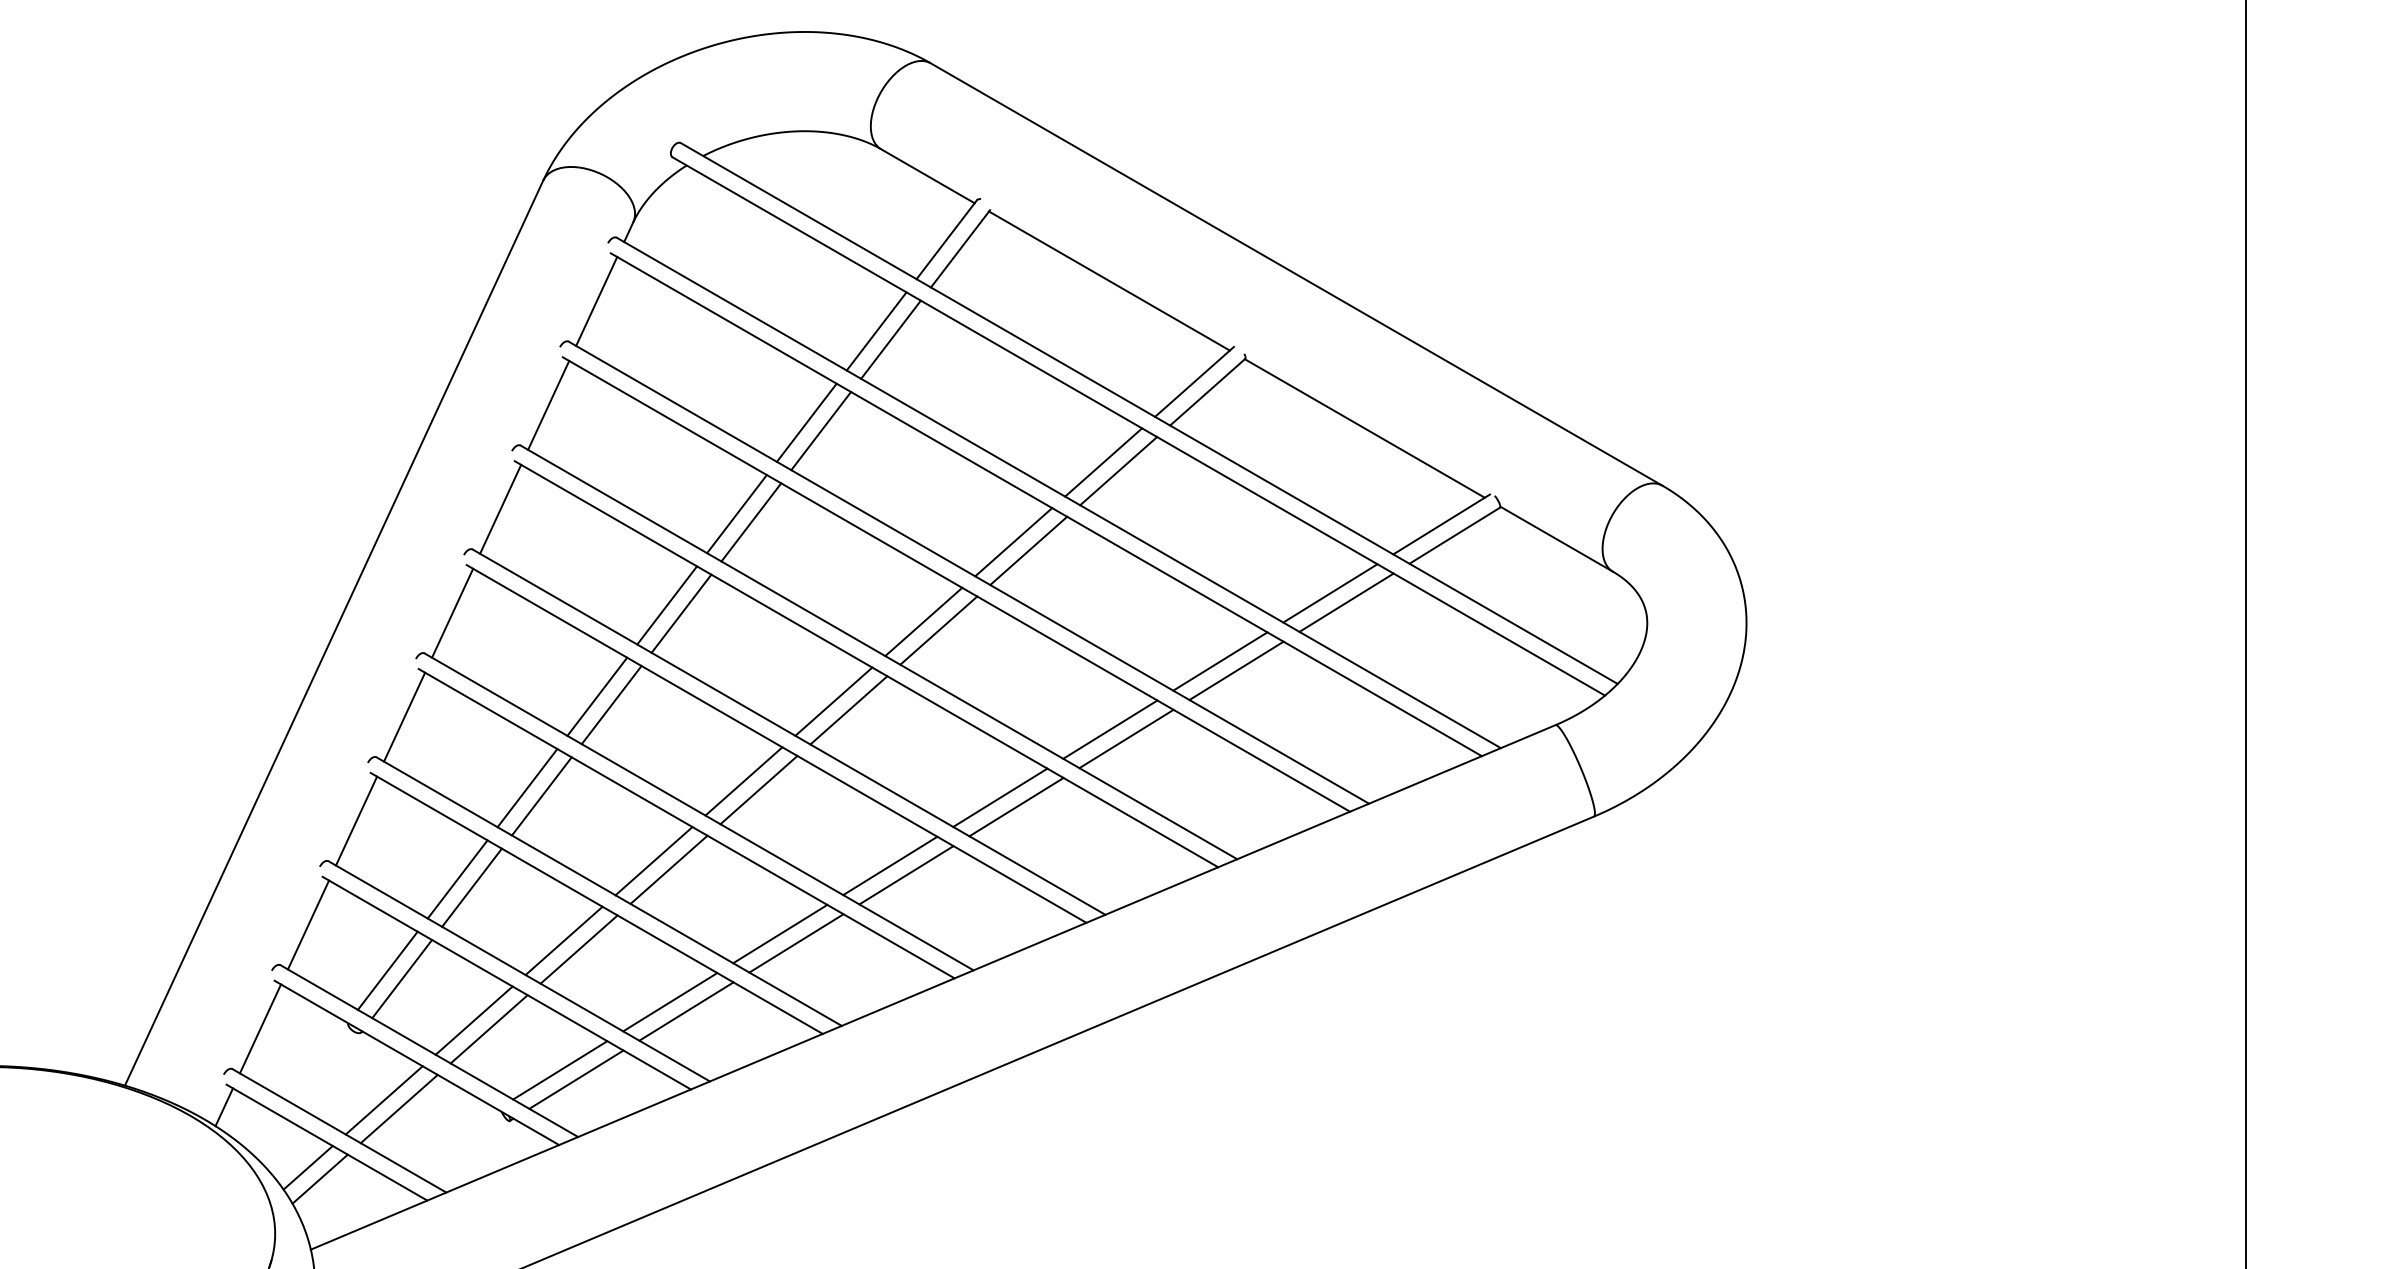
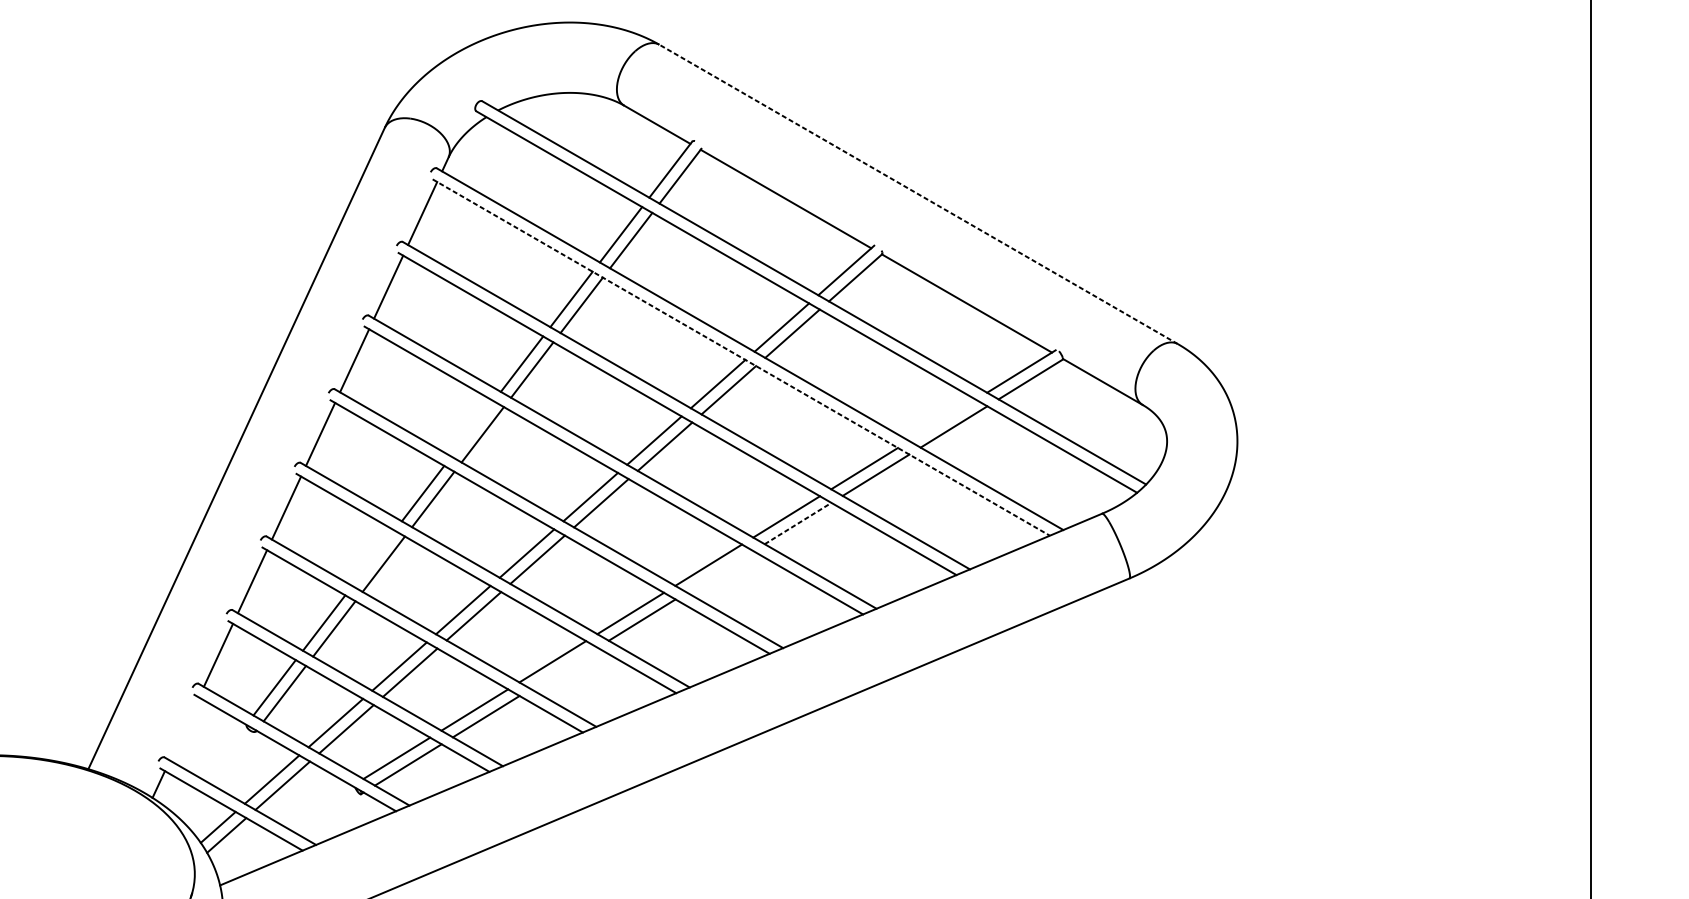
line: (1296, 274) -> (918, 194), solid -> dashed
line: (1046, 504) -> (741, 357), solid -> dashed
line: (1330, 593) -> (942, 420), removed
line: (667, 605) -> (472, 428), removed
line: (1126, 738) -> (798, 523), solid -> dashed
line: (527, 788) -> (373, 558), removed
line: (1016, 806) -> (720, 571), removed
line: (796, 943) -> (564, 668), removed
line: (260, 1028) -> (184, 728), removed

